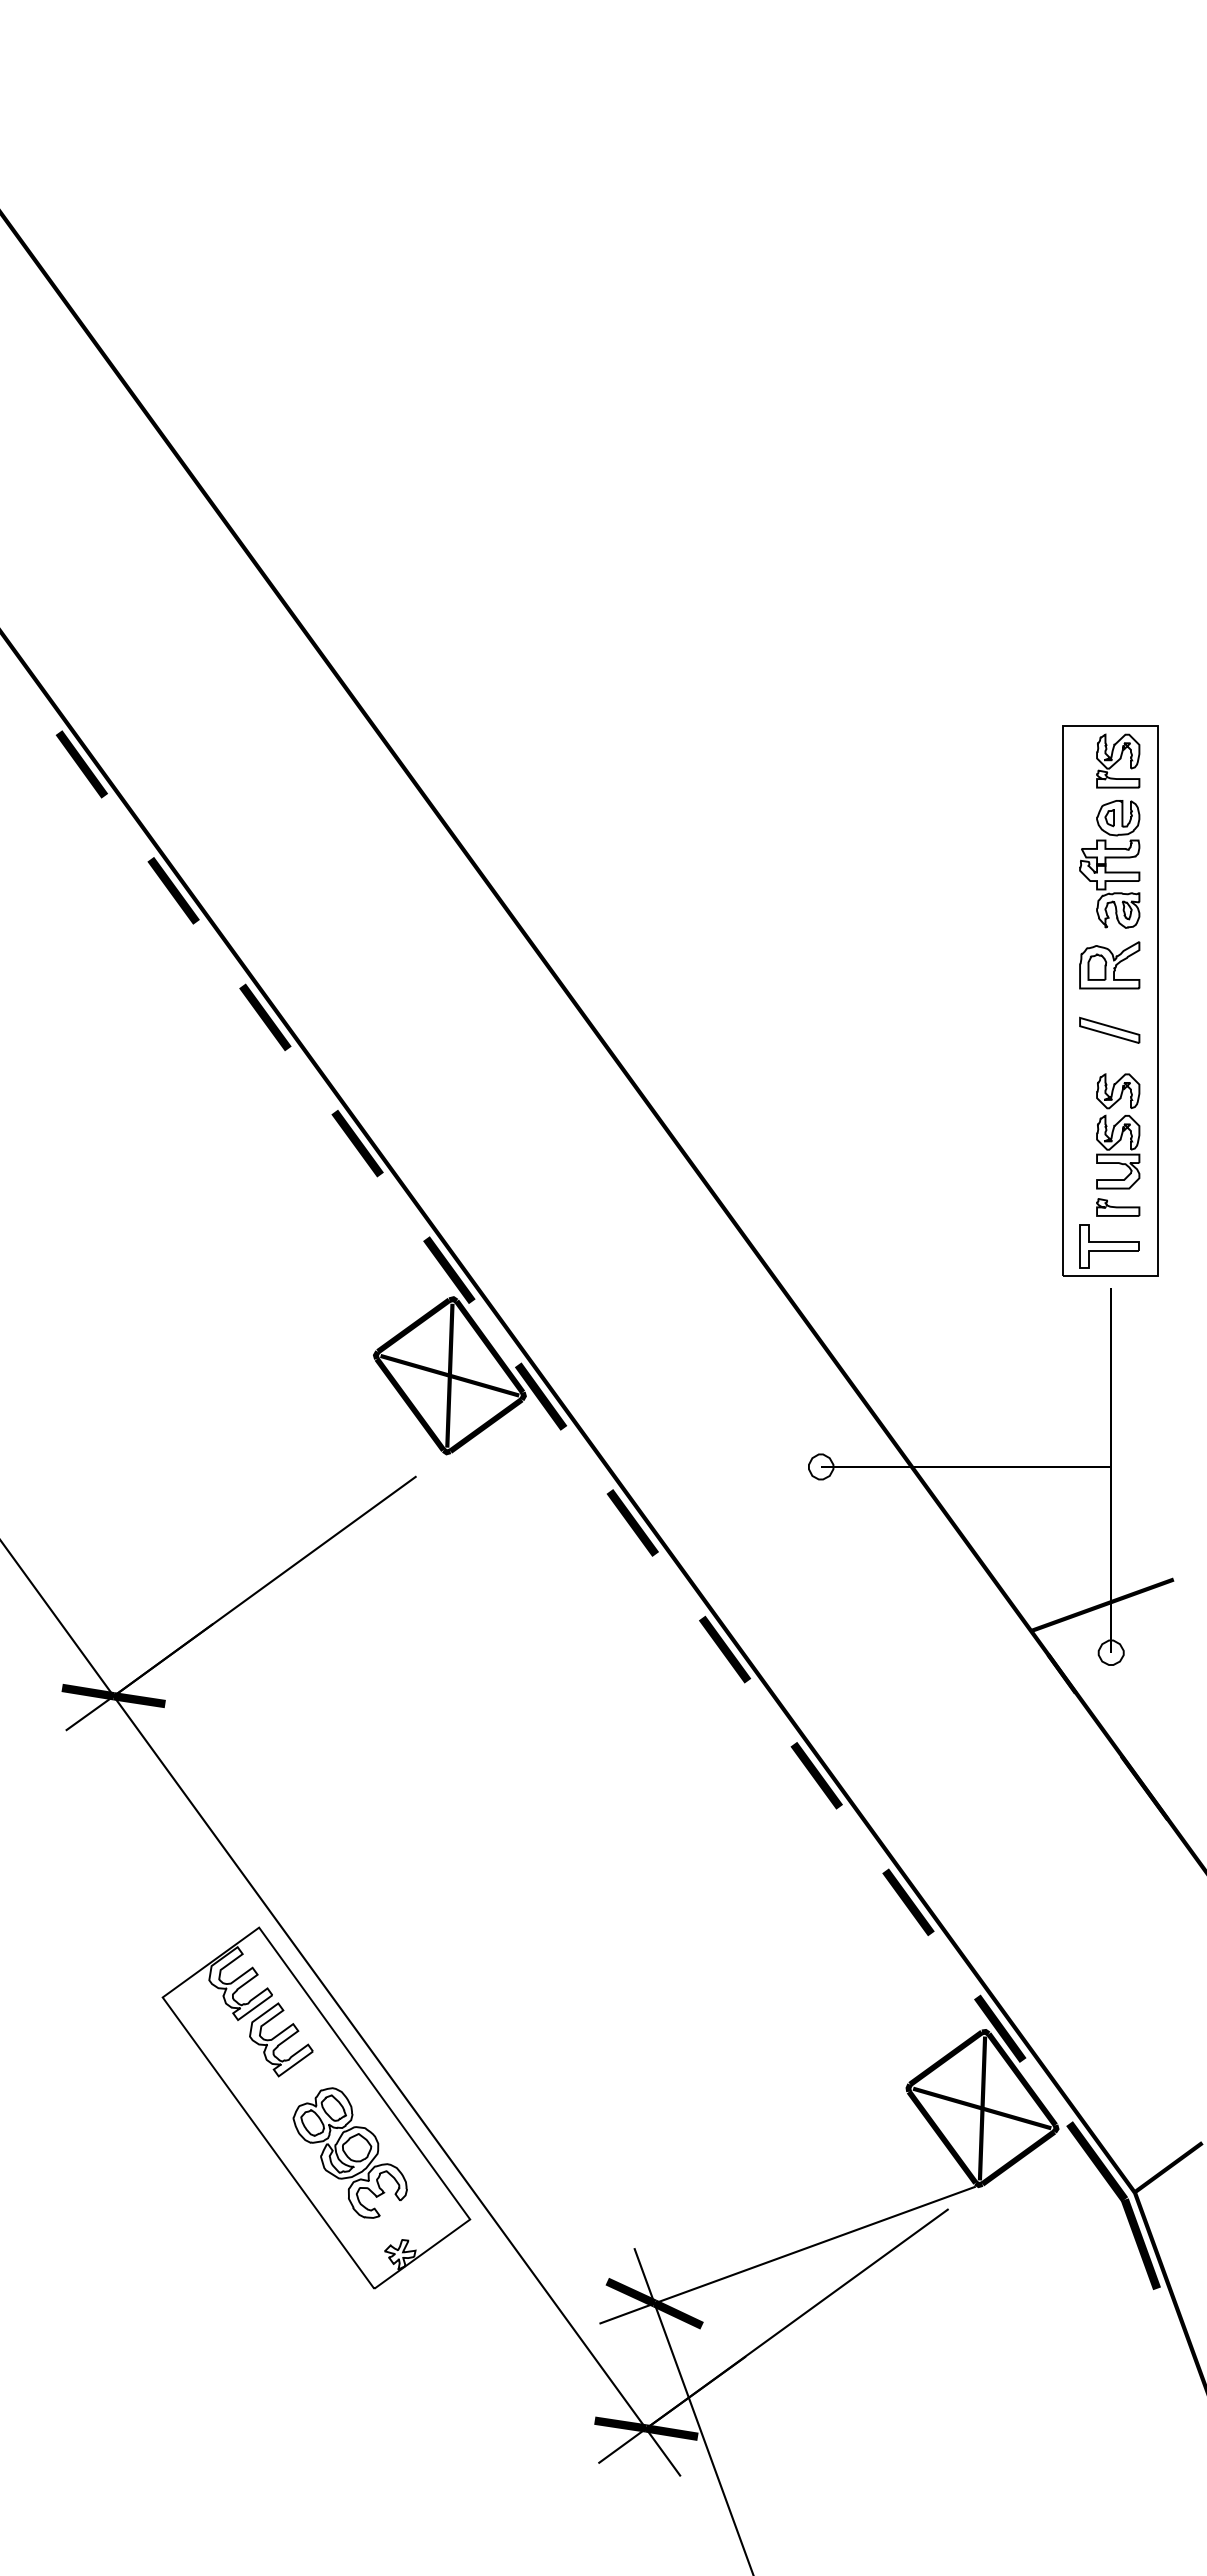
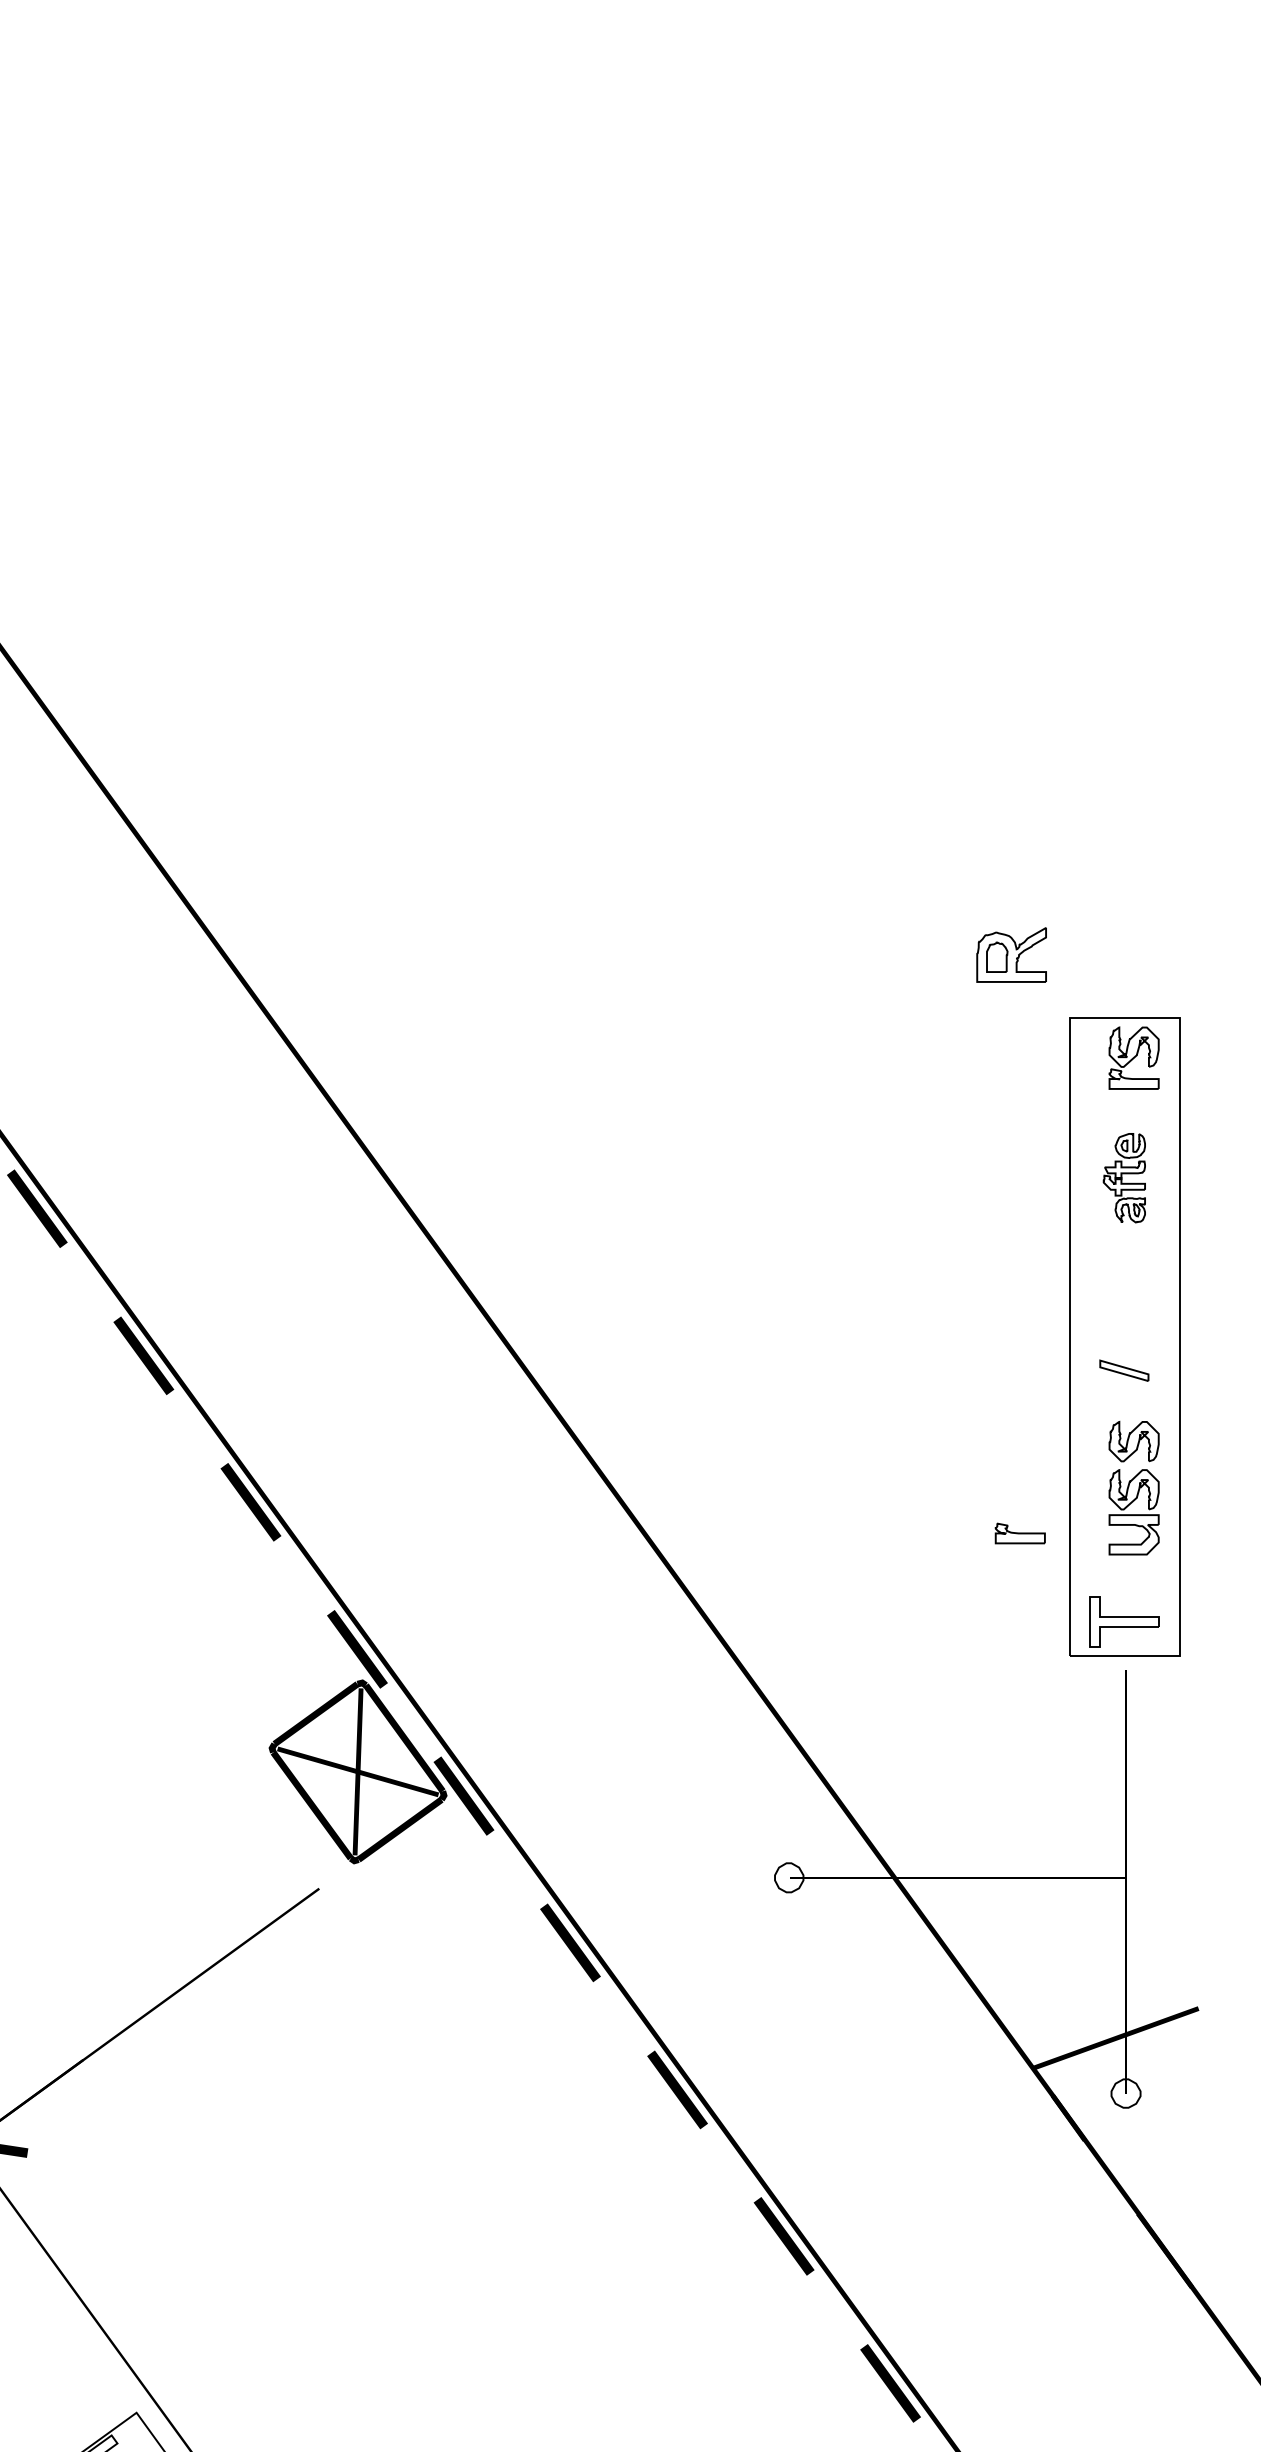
part: (1109, 864) -> (1124, 1178), size x0.6
part: (1109, 965) -> (1011, 955), moved
part: (1109, 1029) -> (1124, 1369), size x0.7
part: (1118, 1207) -> (1020, 1533), moved

